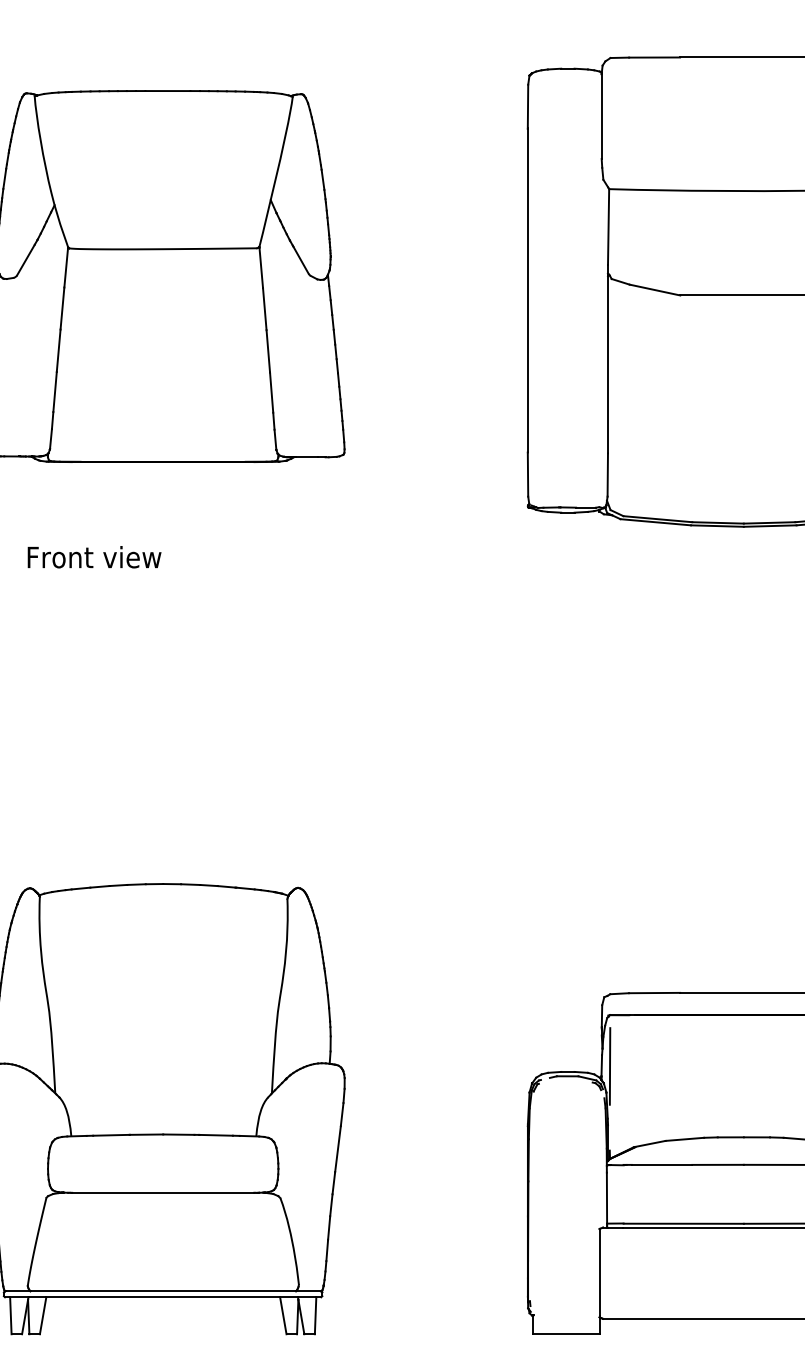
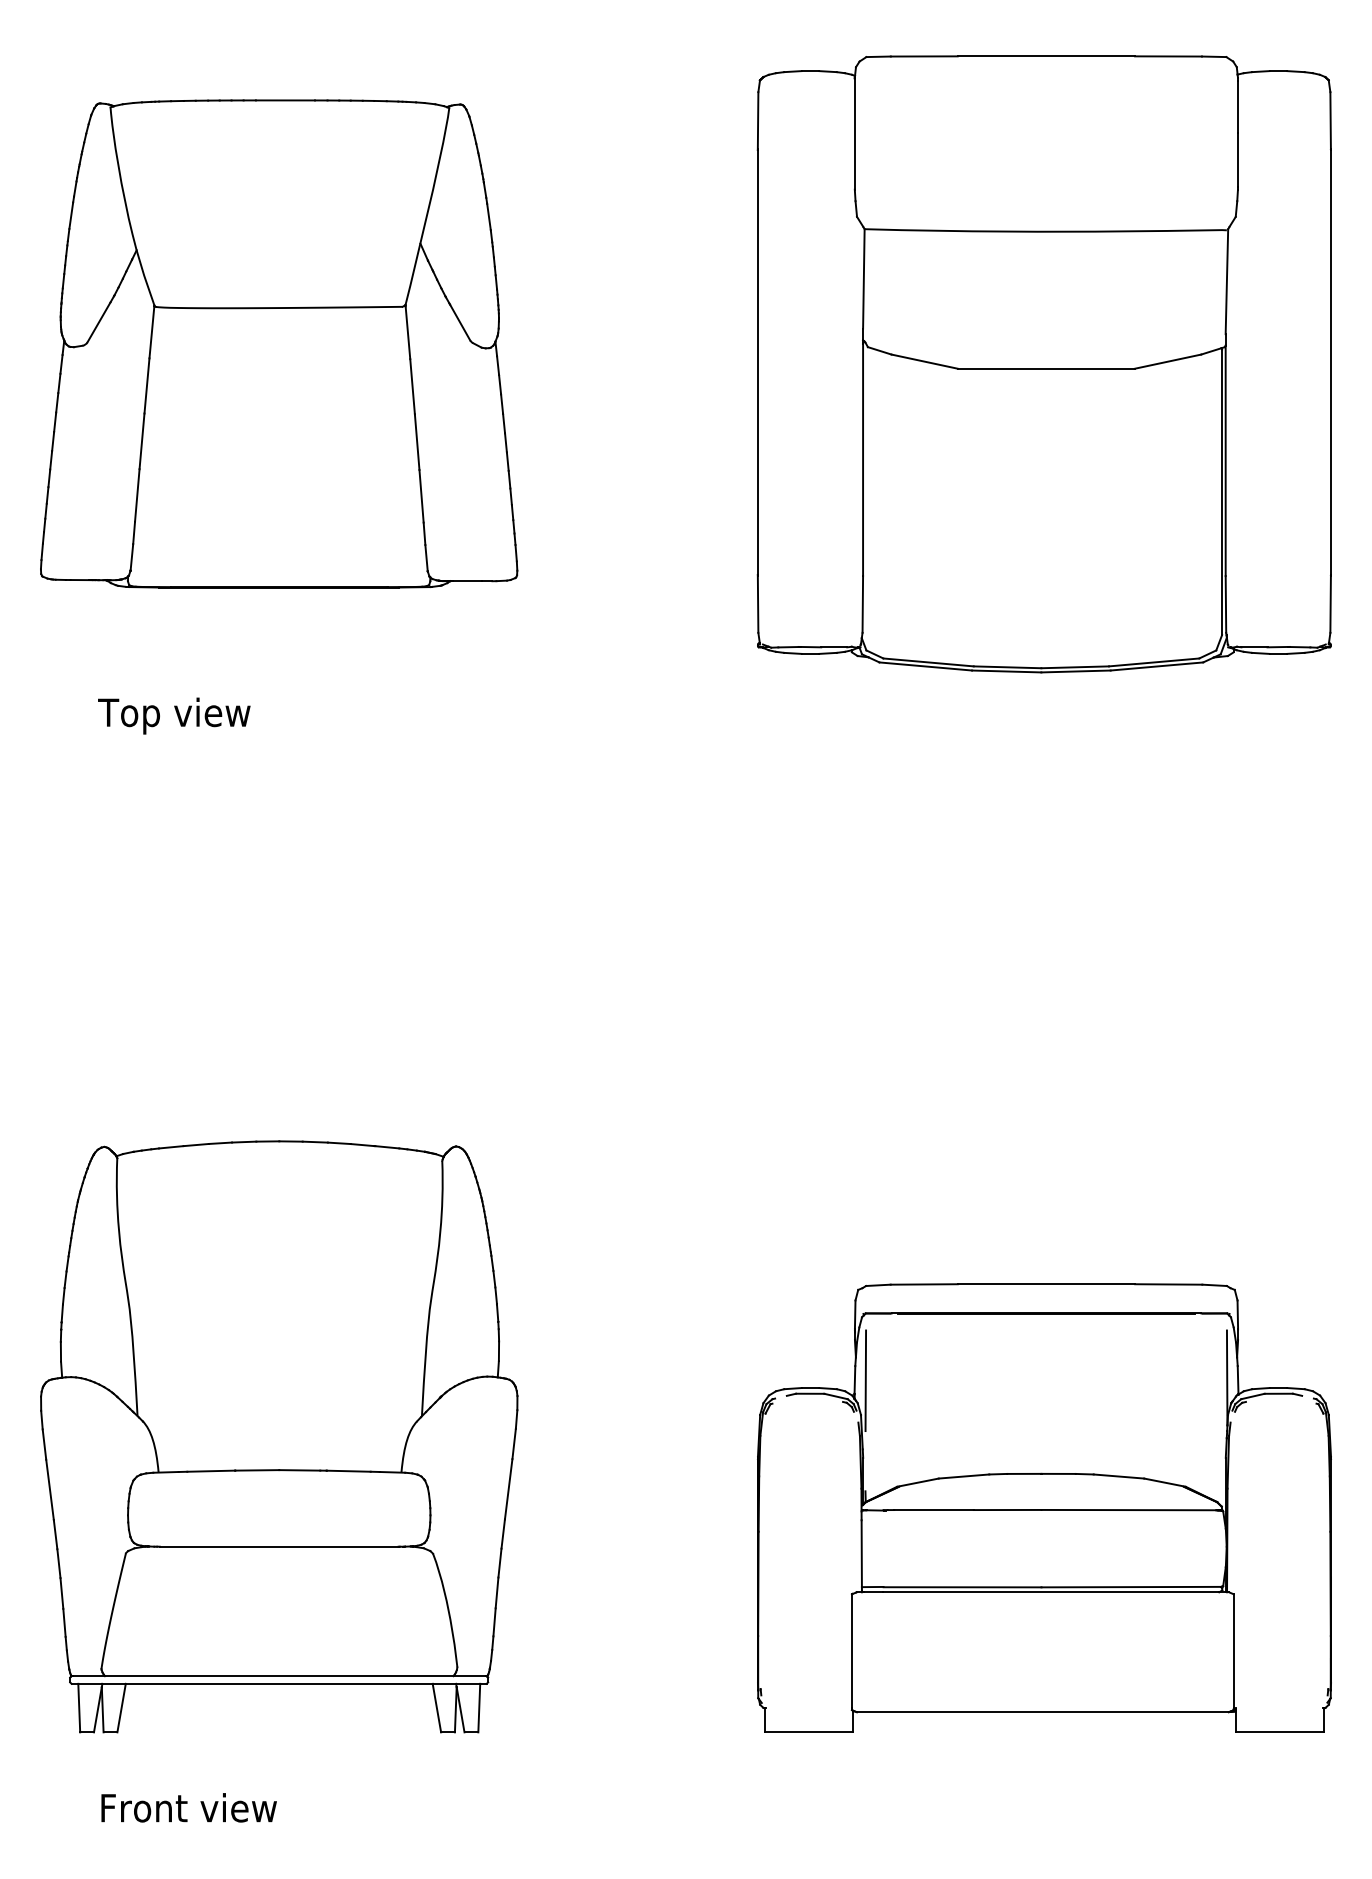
text: (93, 559) -> (187, 715), Front view -> Top view

